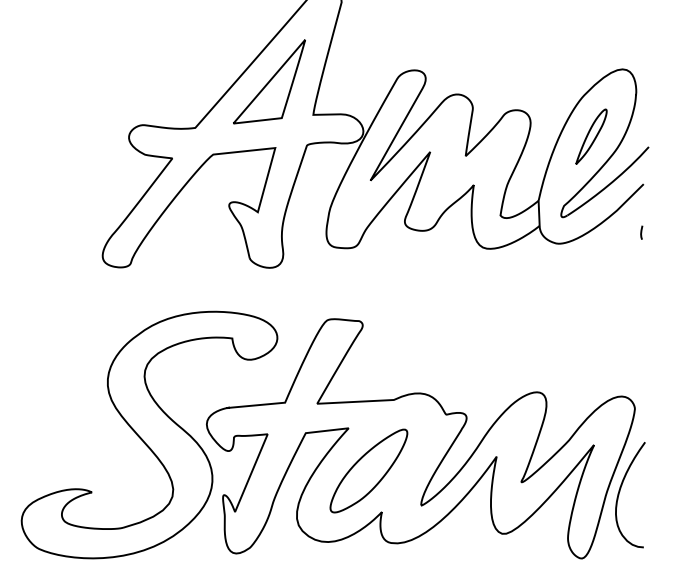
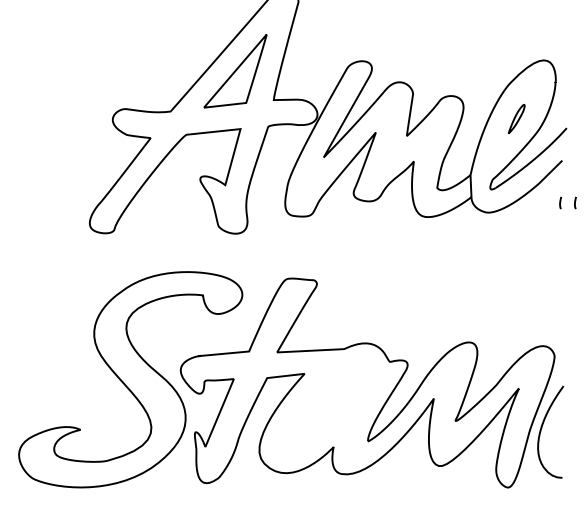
part: (591, 136) -> (516, 118), size x0.6
line: (658, 232) -> (575, 202), added
part: (368, 470) -> (321, 410), removed

